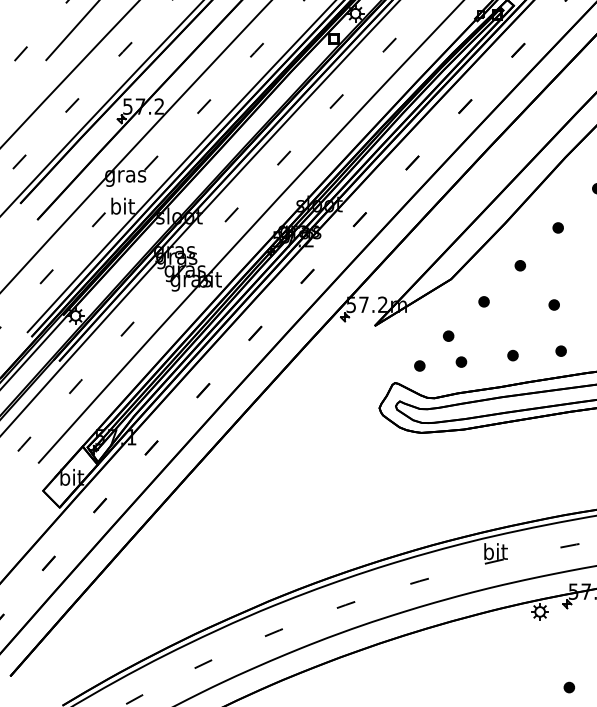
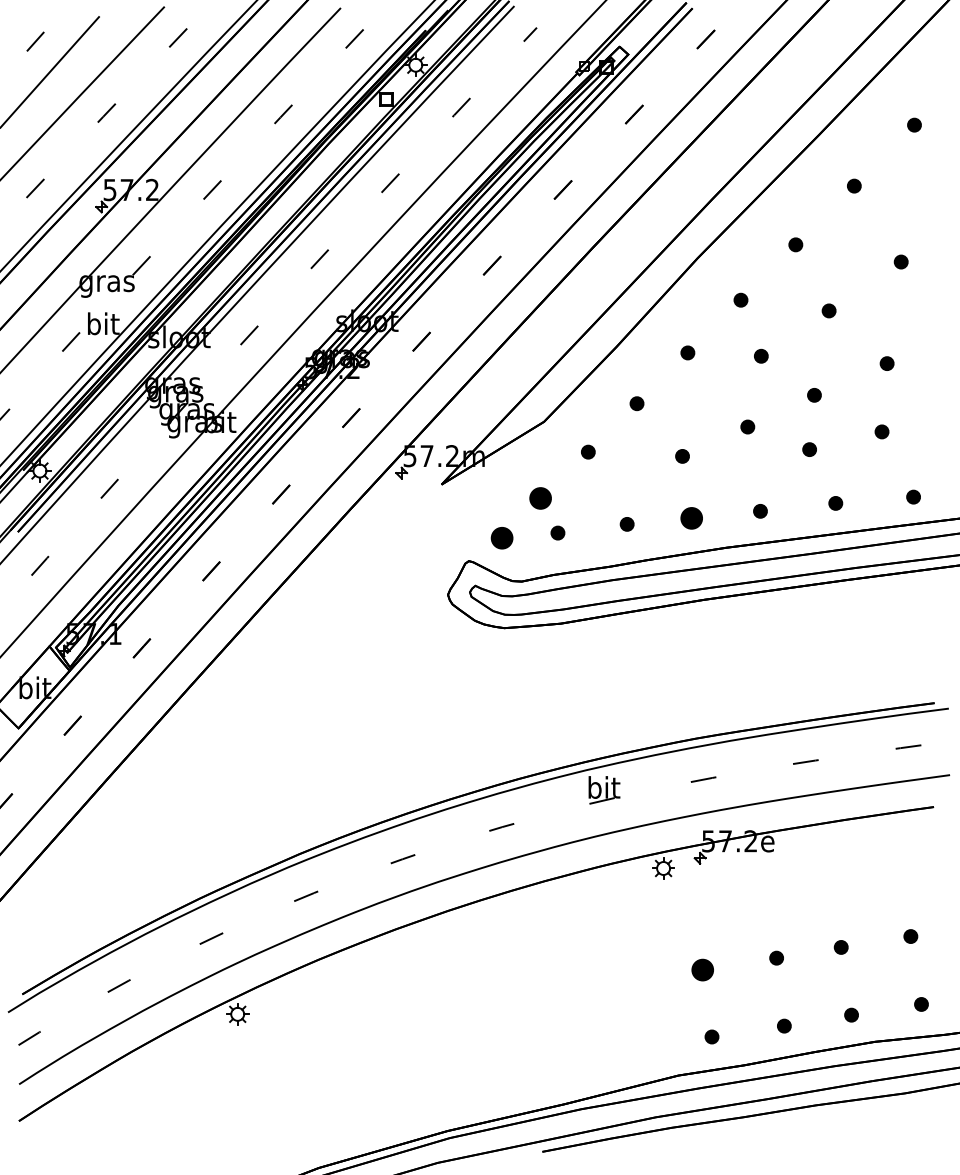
part: (448, 335) -> (540, 497), size x1.6
part: (560, 351) -> (691, 518), size x1.6
part: (419, 366) -> (501, 538), size x1.6
part: (569, 687) -> (702, 969), size x1.6

